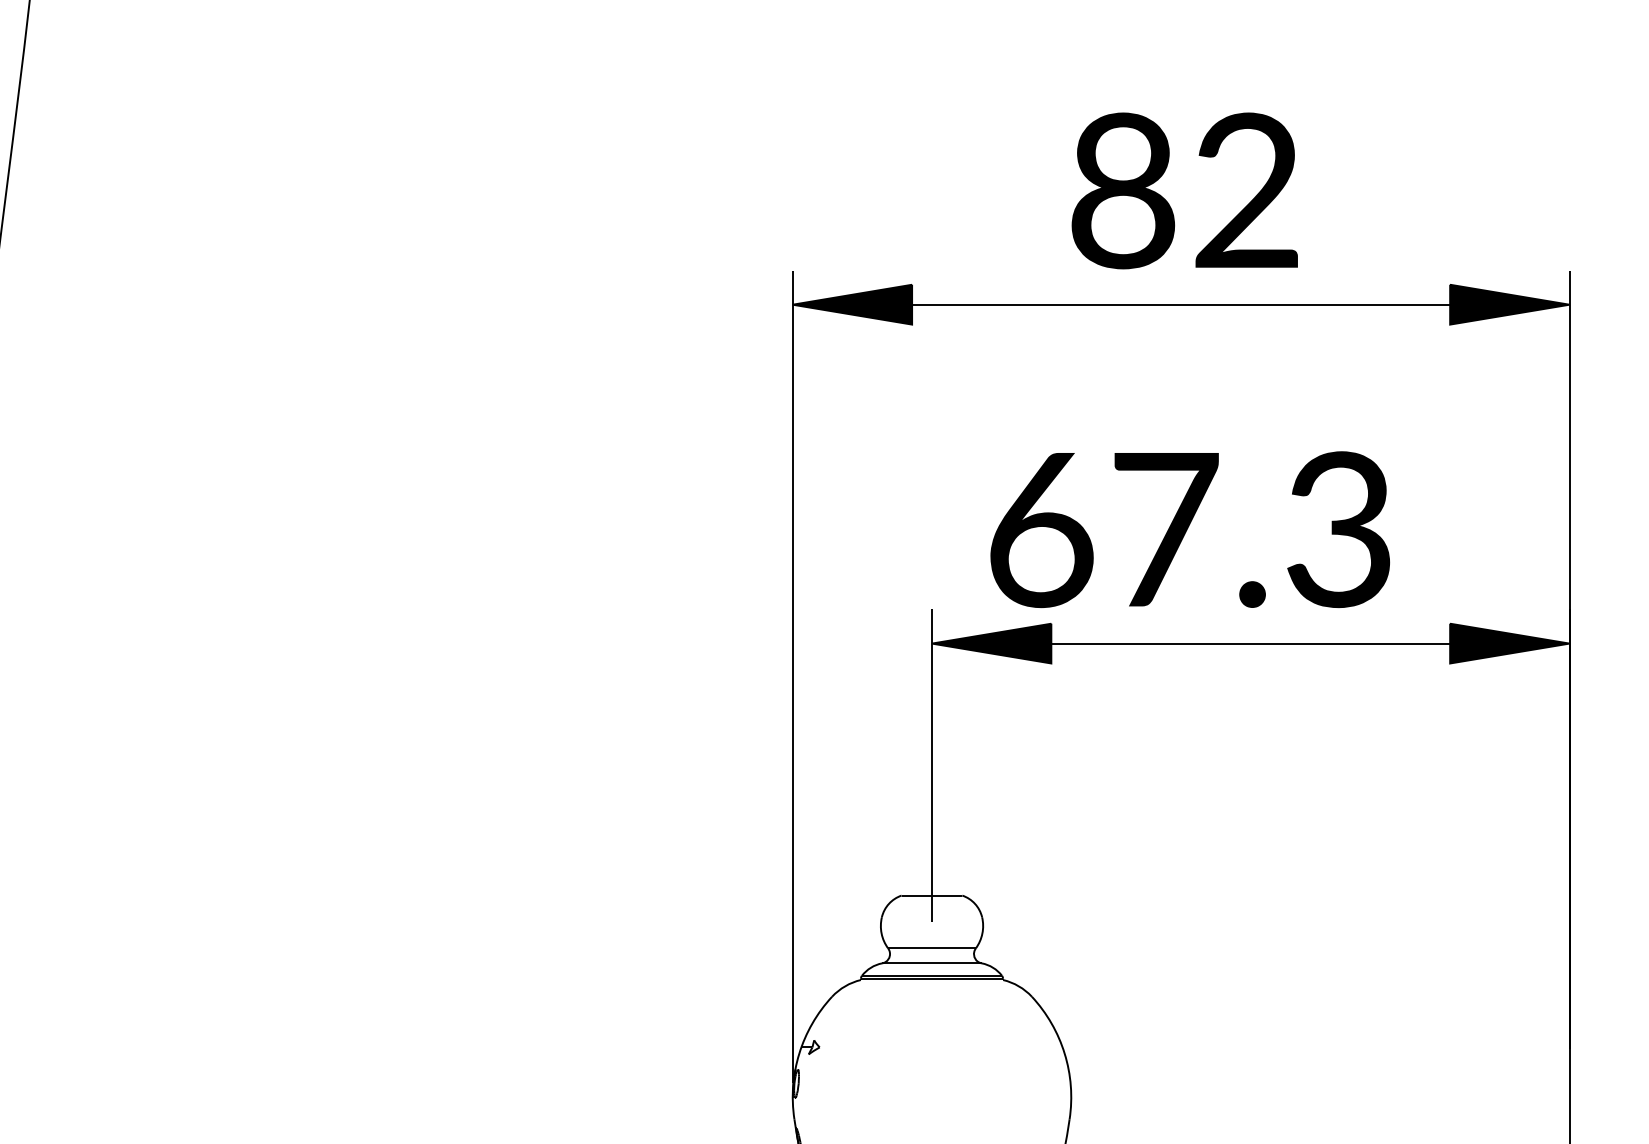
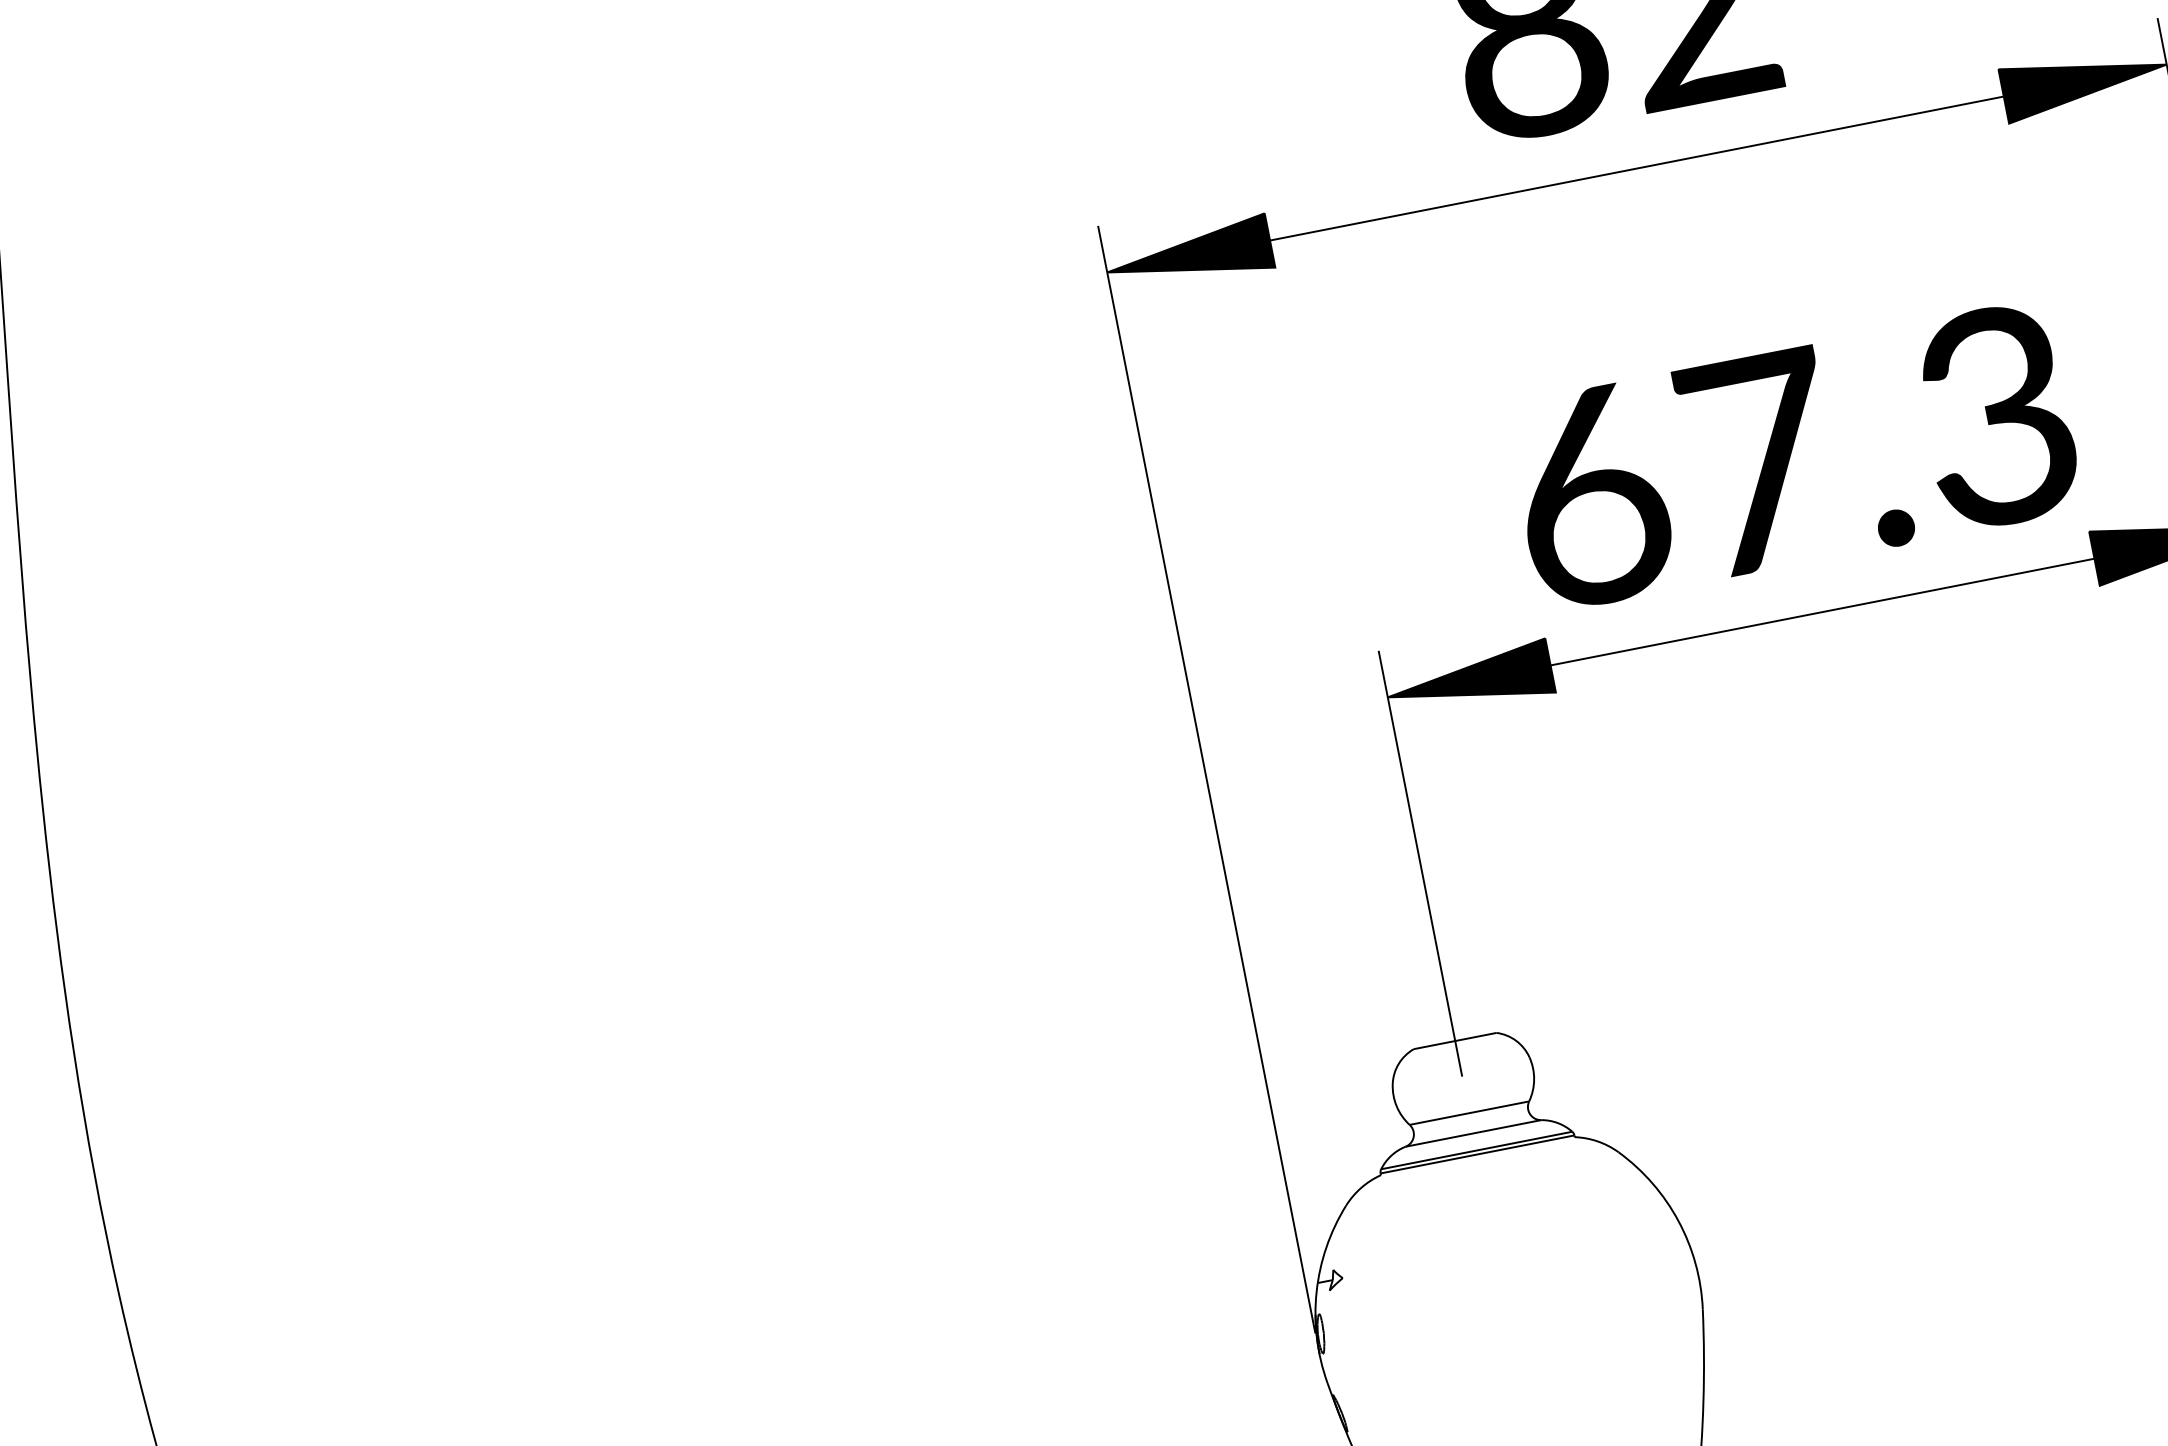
text: (1189, 529) -> (1793, 456), moved

